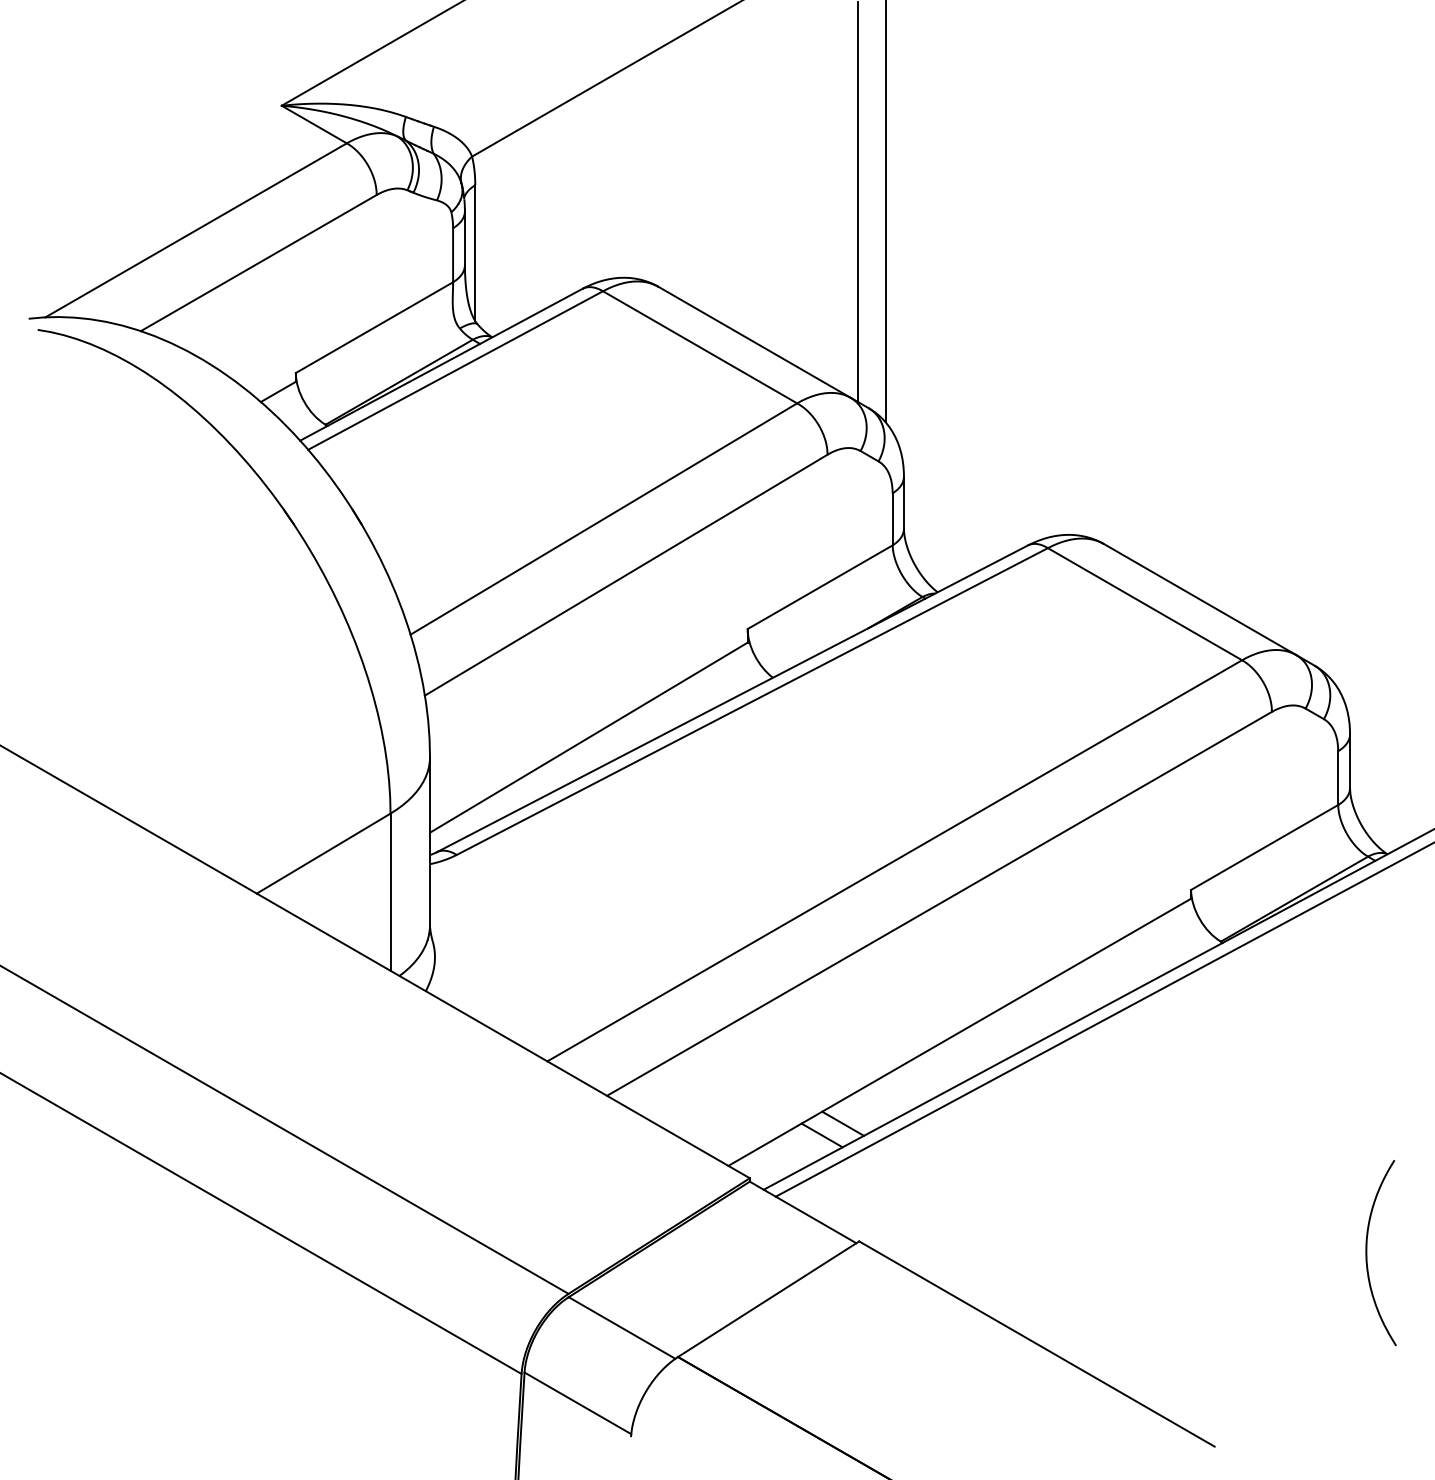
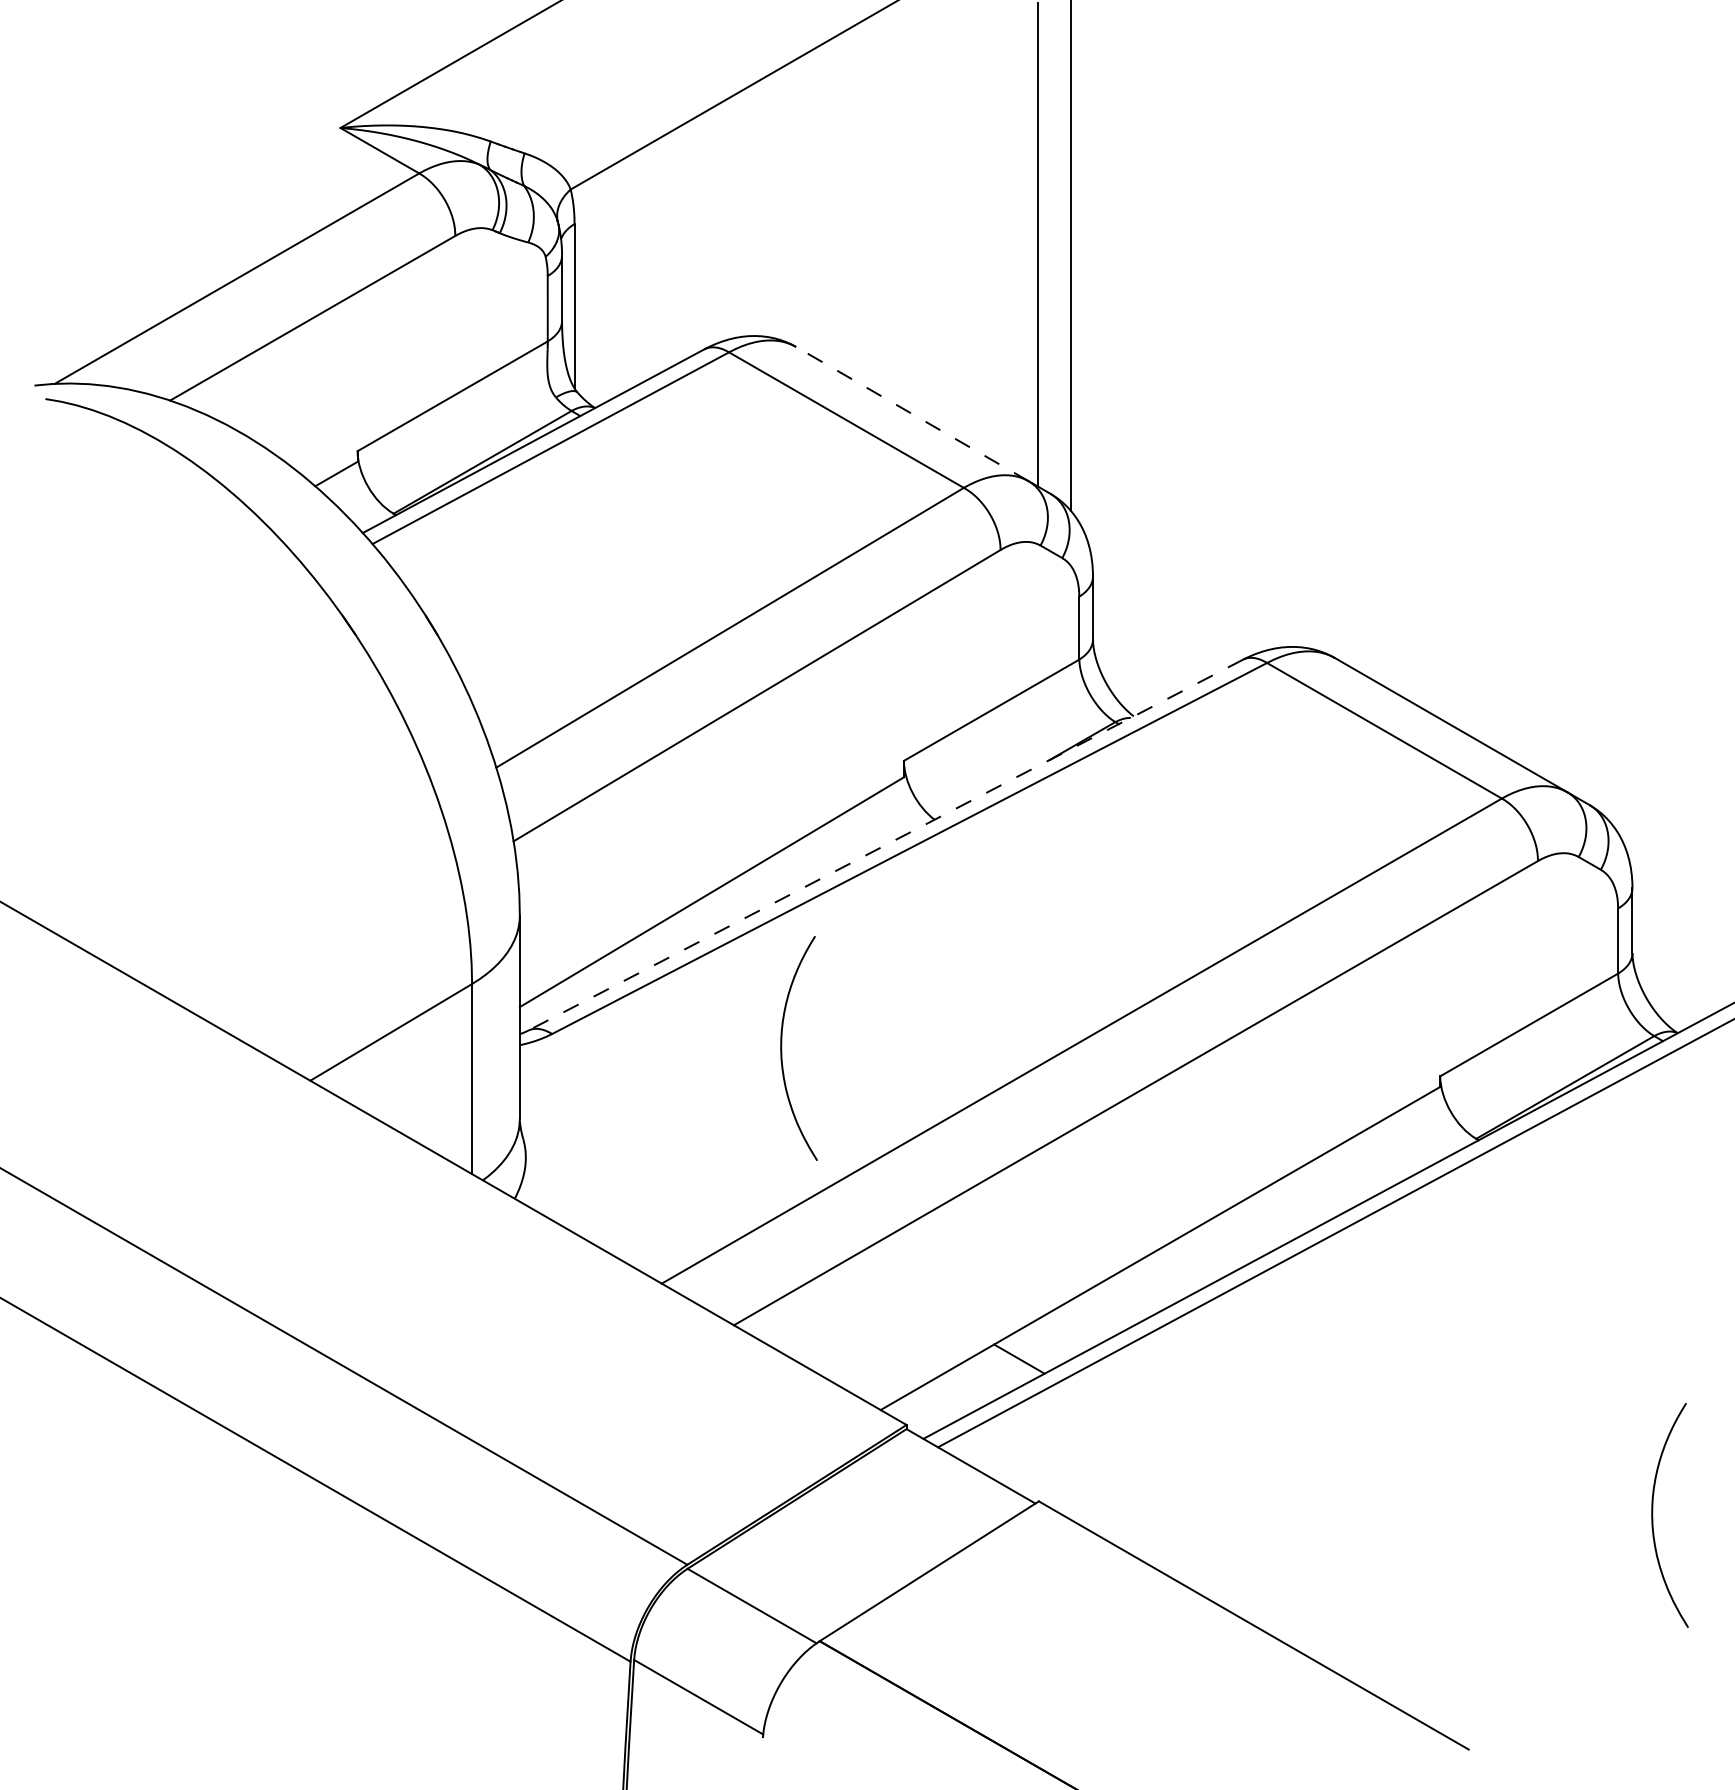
line: (754, 341) -> (912, 413), solid -> dashed
line: (732, 699) -> (885, 845), solid -> dashed
curve: (647, 866) -> (782, 1048), added
line: (821, 1134) -> (993, 1372), removed

